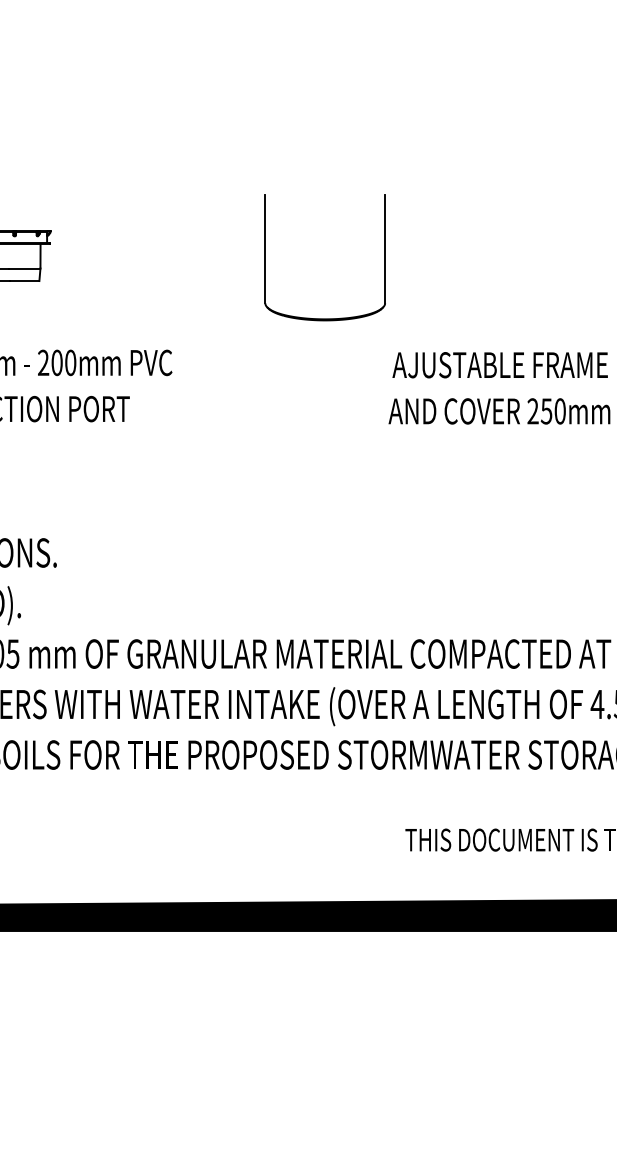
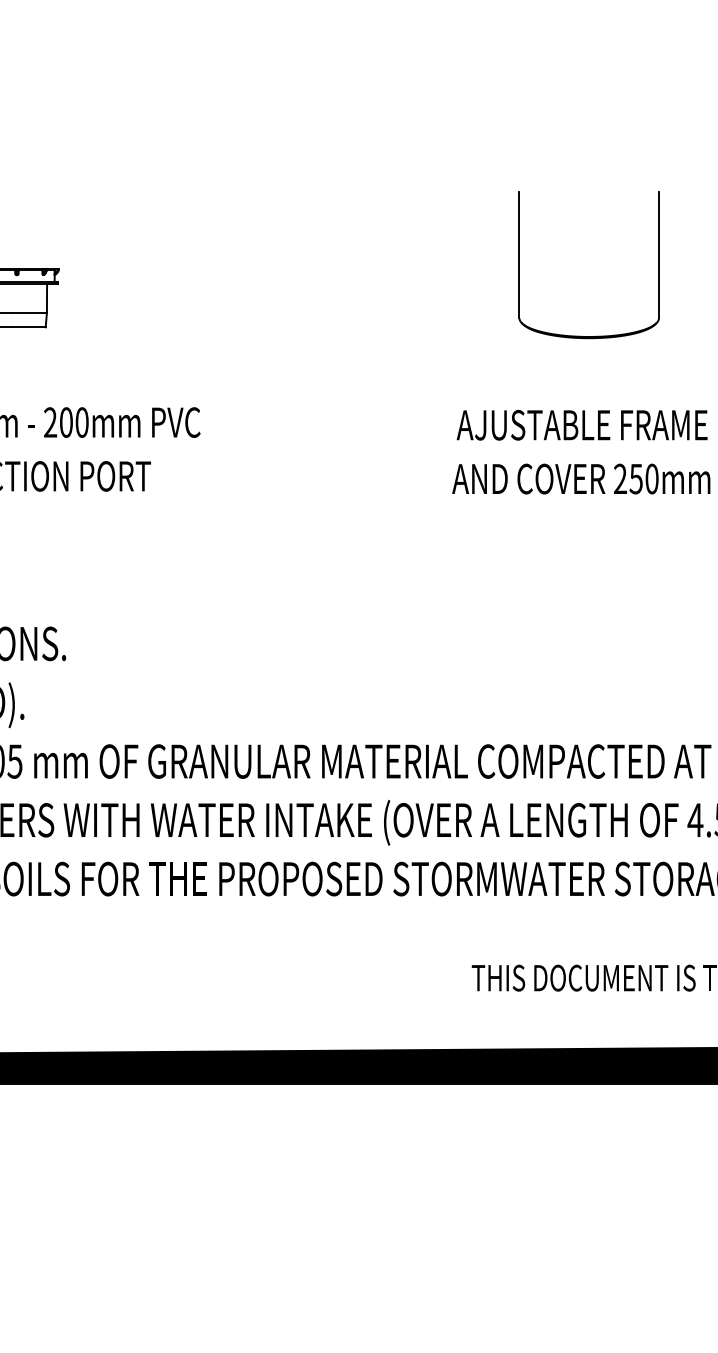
part: (265, 257) -> (519, 264), moved

